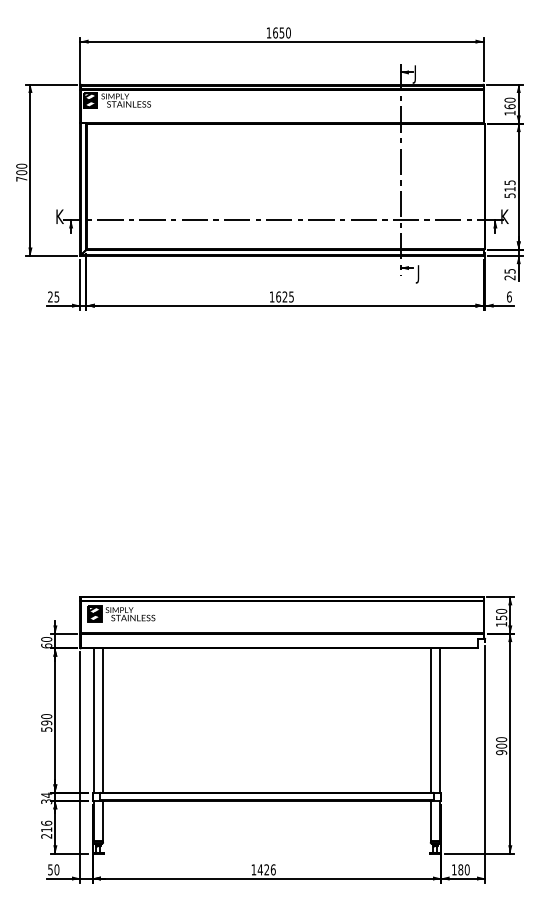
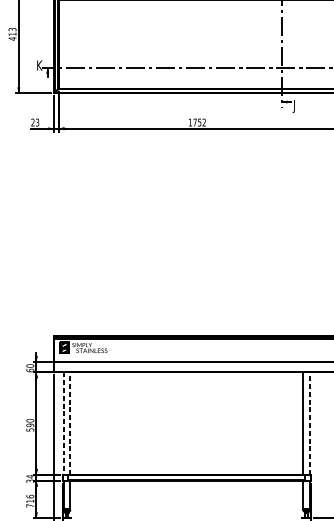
text: (21, 172) -> (12, 34), 700 -> 413
text: (56, 296) -> (37, 122), 25 -> 23
text: (284, 296) -> (199, 122), 1625 -> 1752
line: (103, 720) -> (70, 423), solid -> dashed
line: (440, 720) -> (310, 423), solid -> dashed
line: (93, 721) -> (63, 424), solid -> dashed
text: (46, 836) -> (30, 506), 216 -> 716

